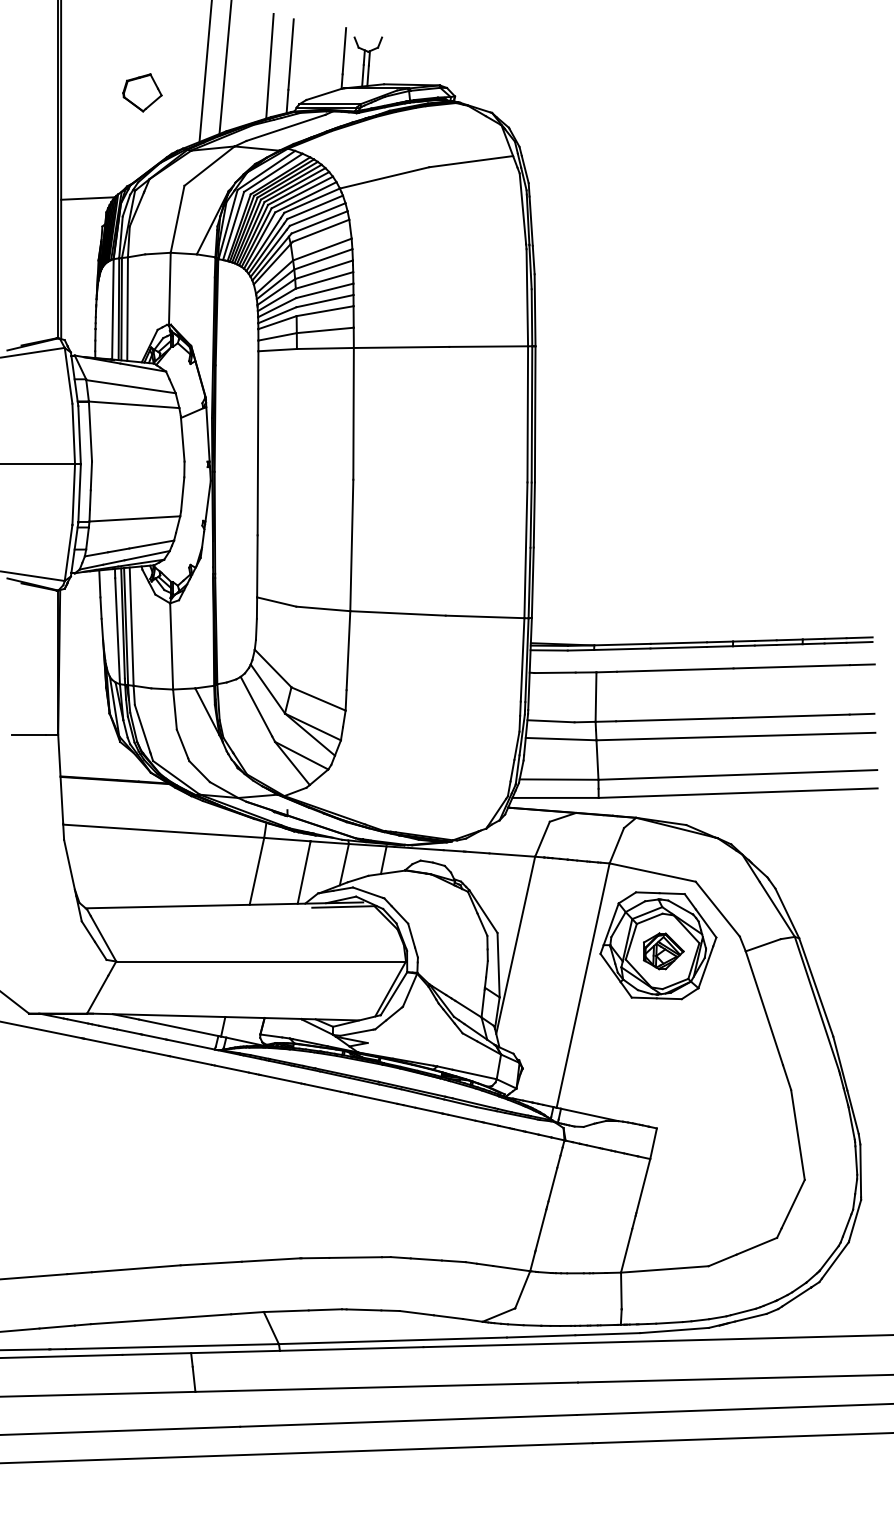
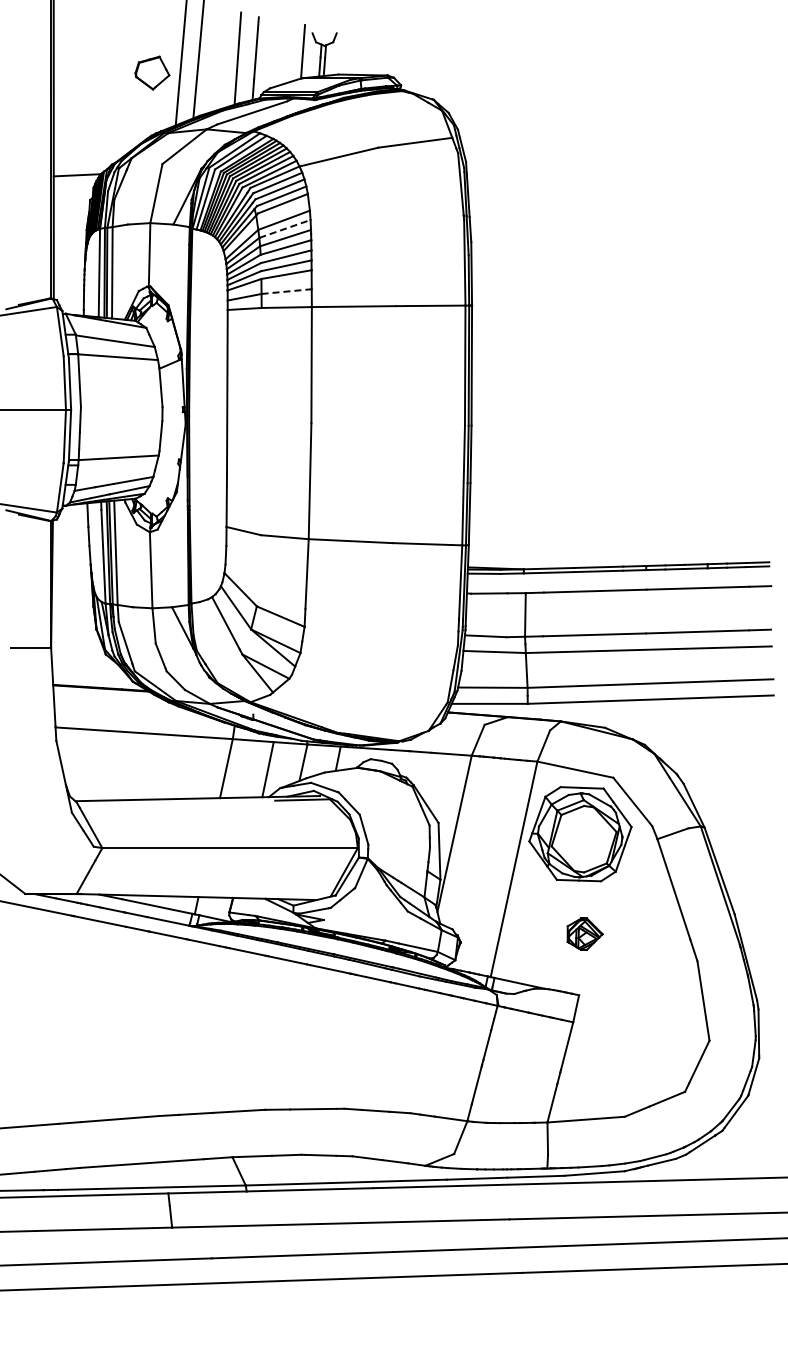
part: (142, 92) -> (152, 72), moved
line: (323, 258) -> (285, 228), solid -> dashed
line: (326, 330) -> (287, 291), solid -> dashed
part: (663, 950) -> (584, 933), moved

